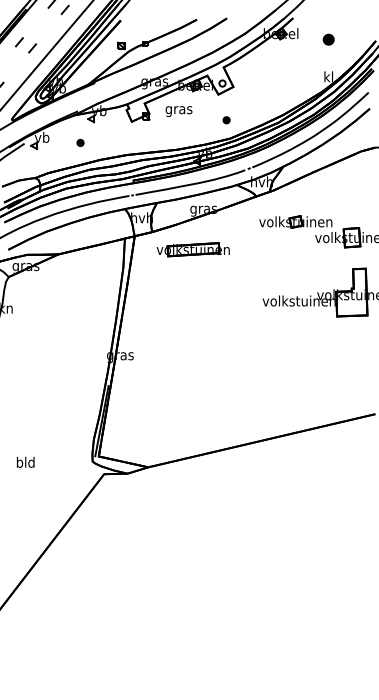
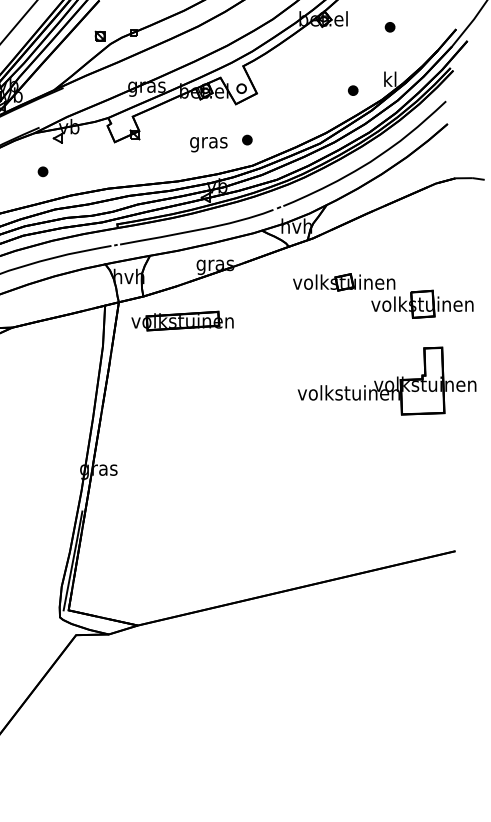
part: (328, 39) -> (389, 27), size x0.62
part: (302, 84) -> (353, 90), added
text: (178, 111) -> (208, 144), moved
part: (192, 249) -> (181, 320), moved

